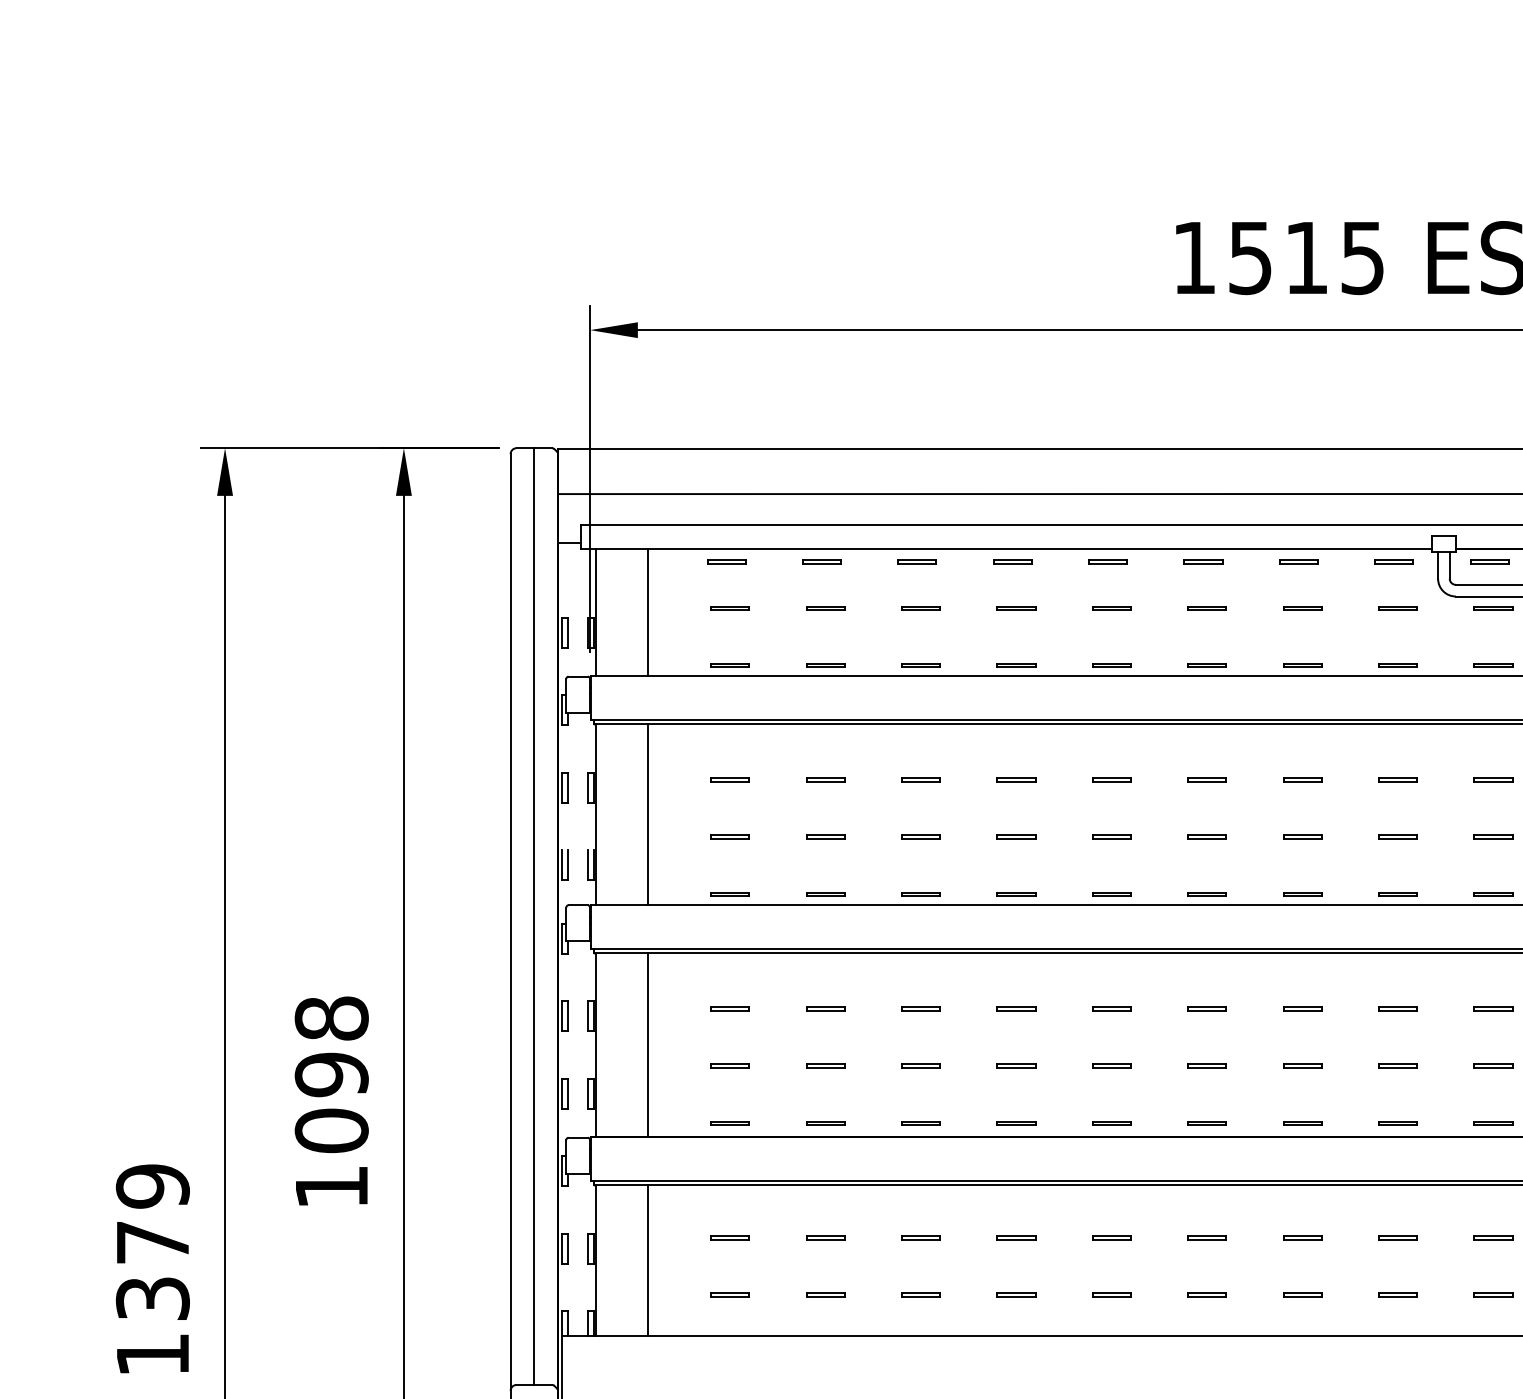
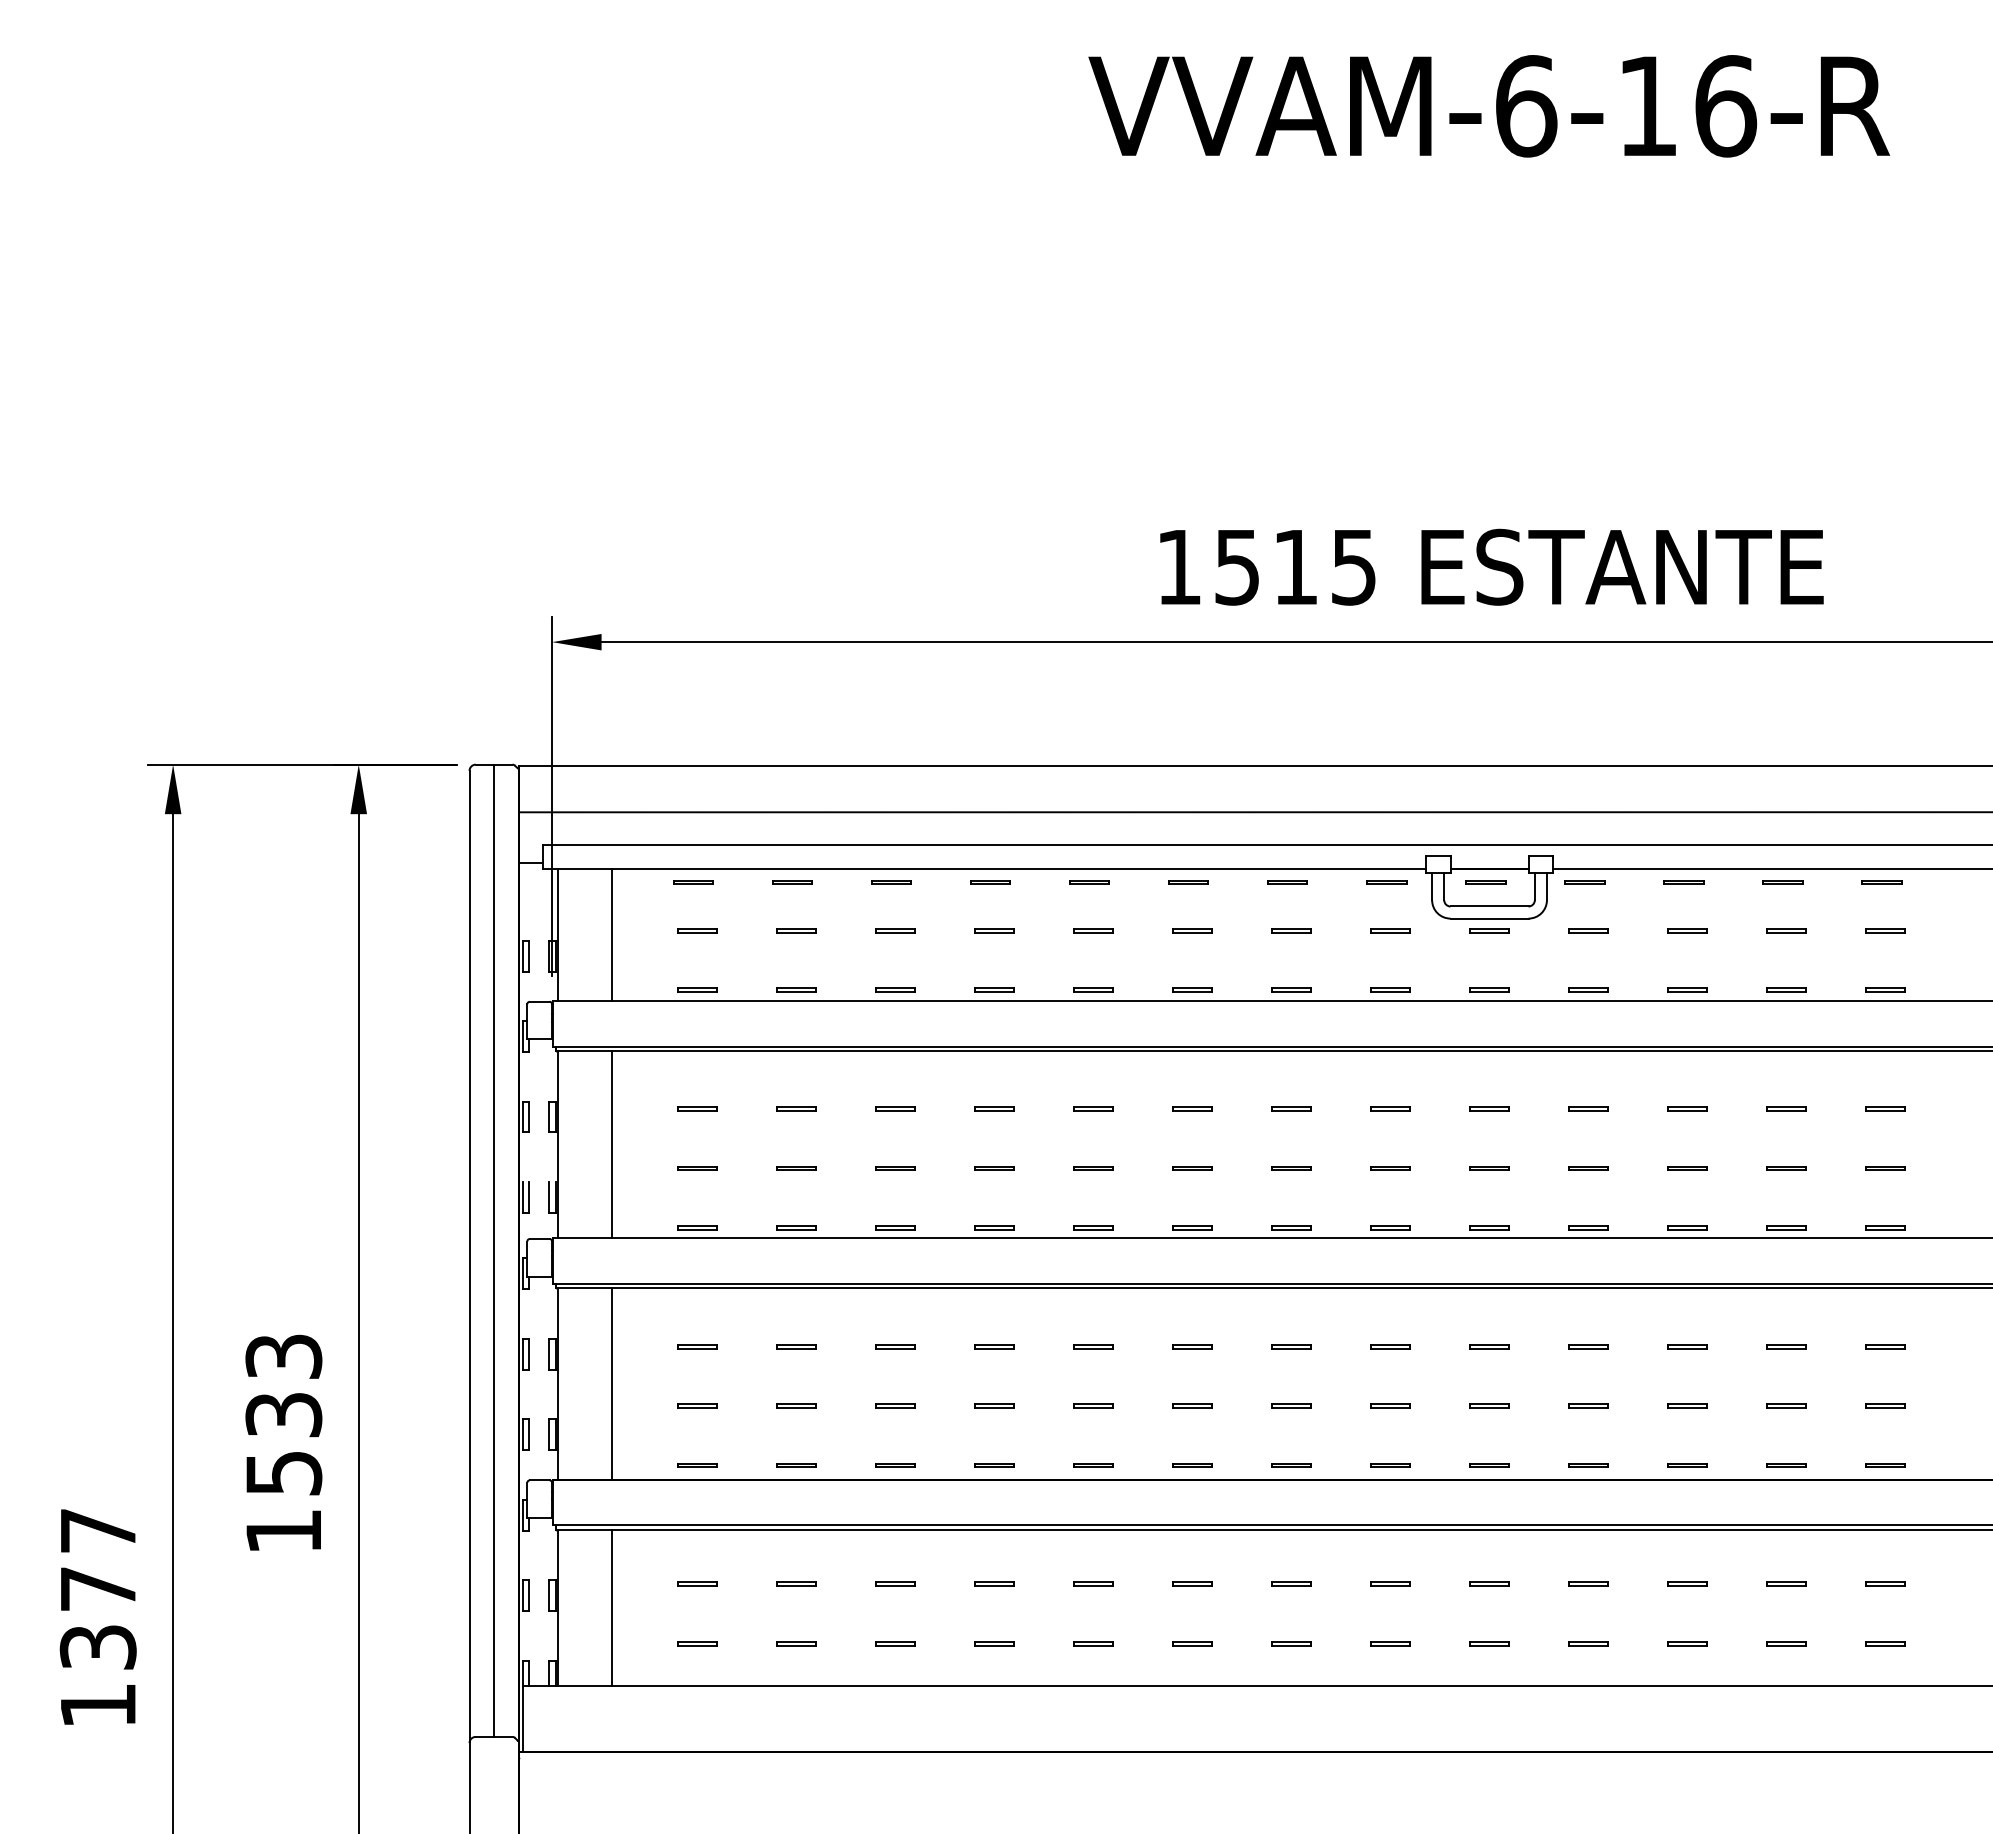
text: (331, 1074) -> (283, 1414), 1098 -> 1533
text: (152, 1187) -> (97, 1531), 1379 -> 1377

